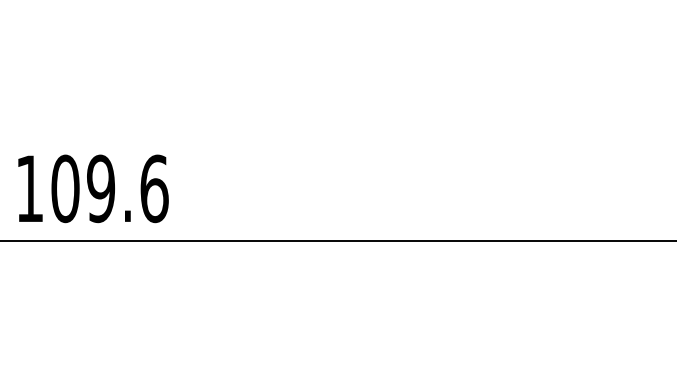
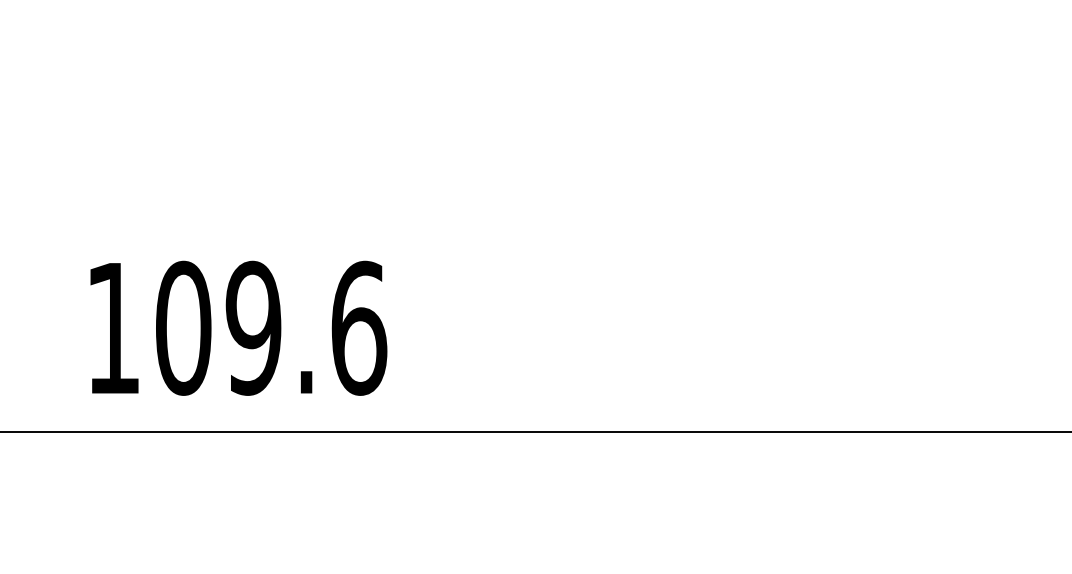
text: (93, 188) -> (238, 327), moved

